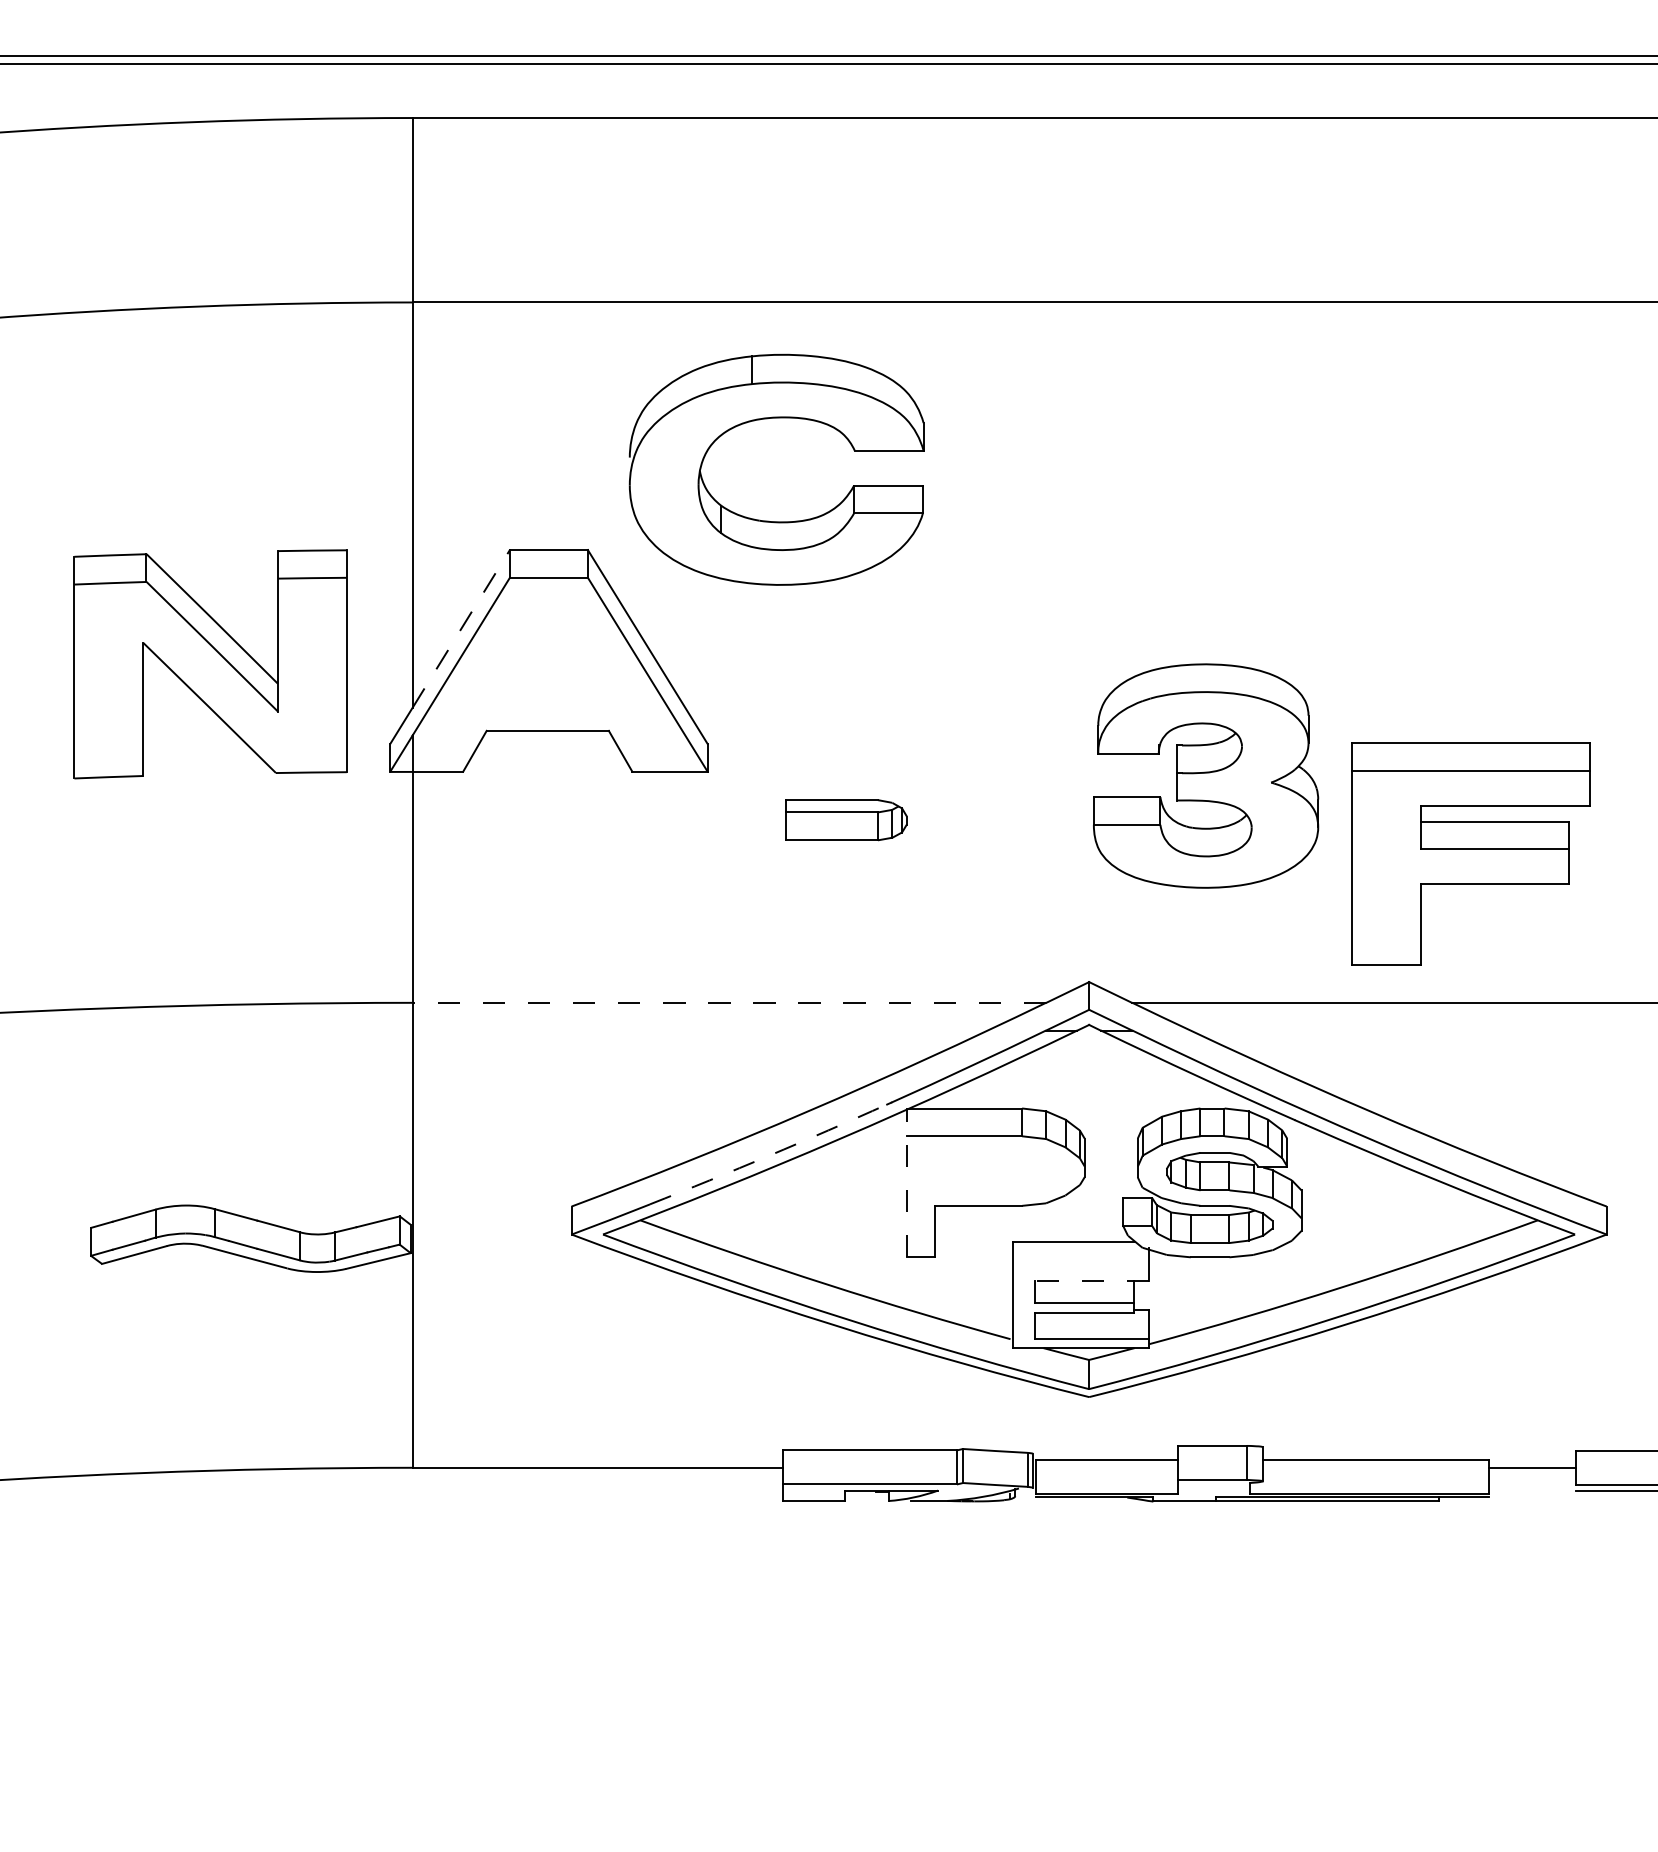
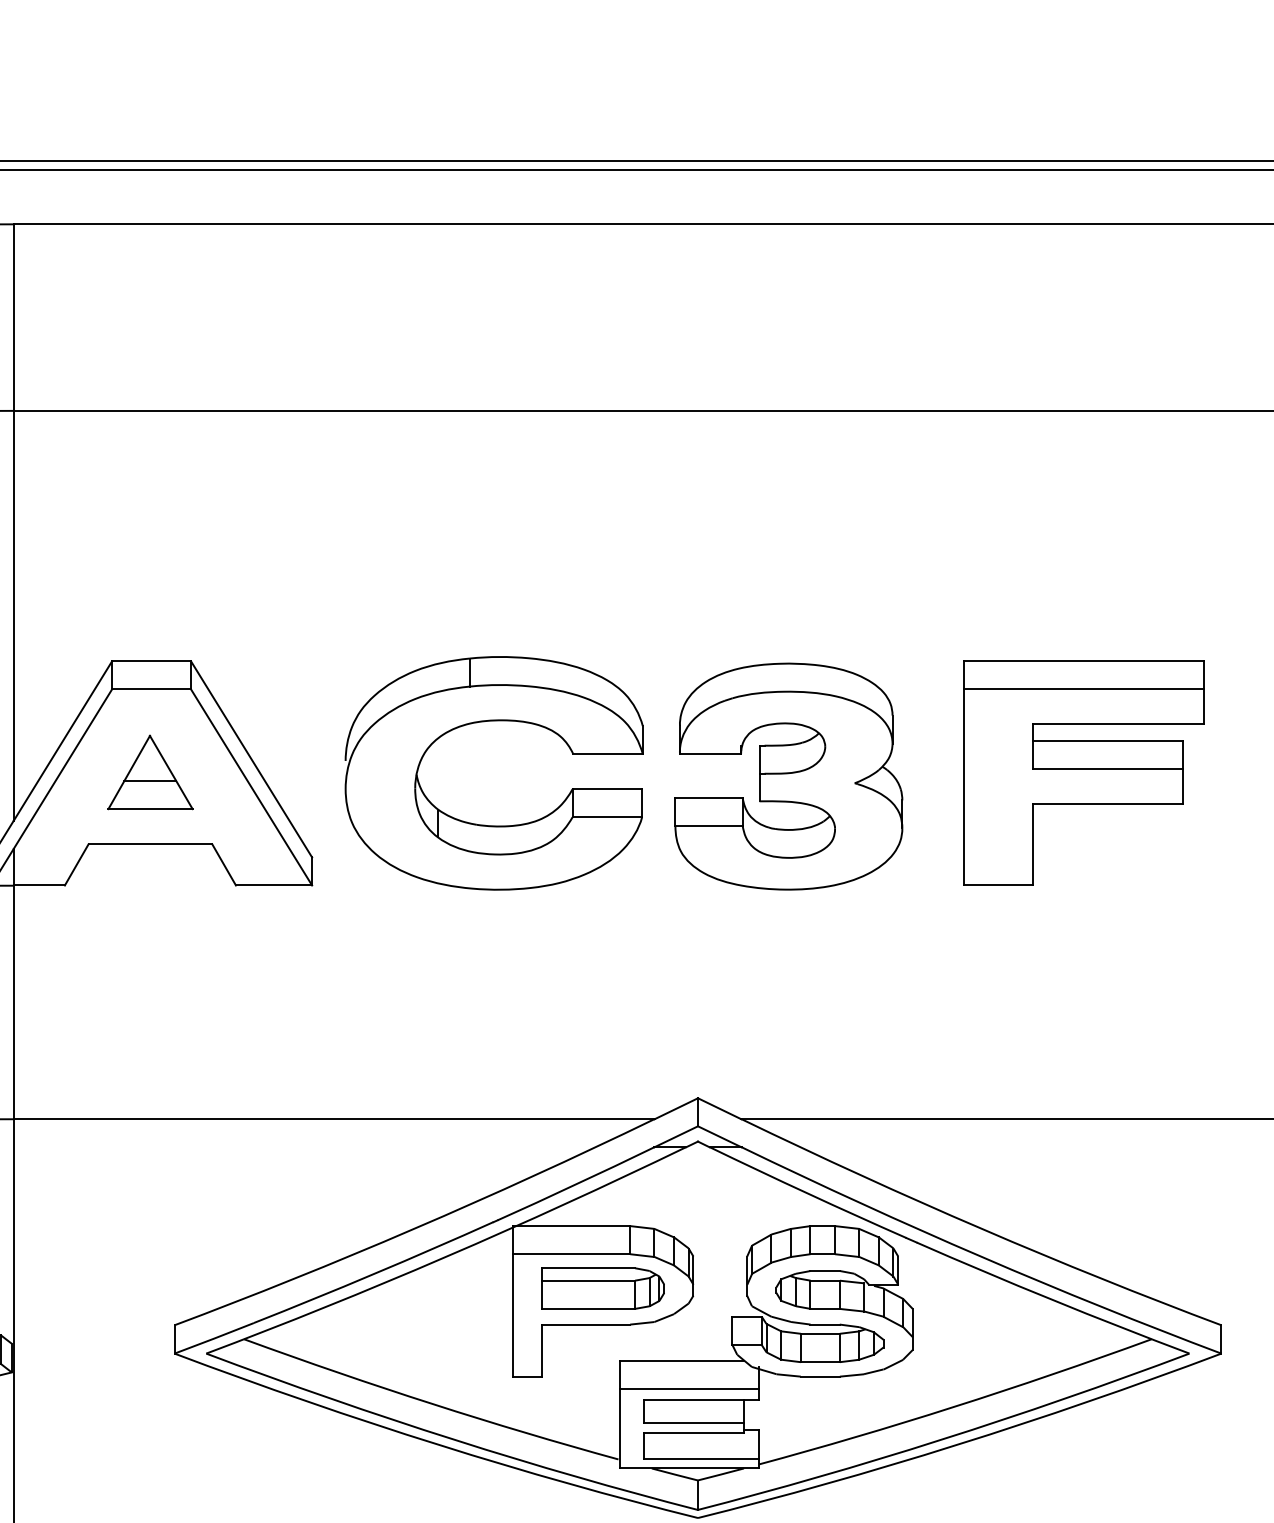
part: (767, 419) -> (484, 722), moved
line: (461, 628) -> (63, 740), dashed -> solid
part: (547, 659) -> (150, 771), added
part: (1206, 775) -> (789, 776), moved
part: (846, 820) -> (603, 1288), moved
part: (1470, 853) -> (1083, 773), moved
line: (729, 1002) -> (334, 1118), dashed -> solid
arc: (769, 1155) -> (374, 1273), dashed -> solid
line: (906, 1182) -> (513, 1300), dashed -> solid
line: (1080, 1269) -> (689, 1388), added
line: (1091, 1280) -> (700, 1400), dashed -> solid

